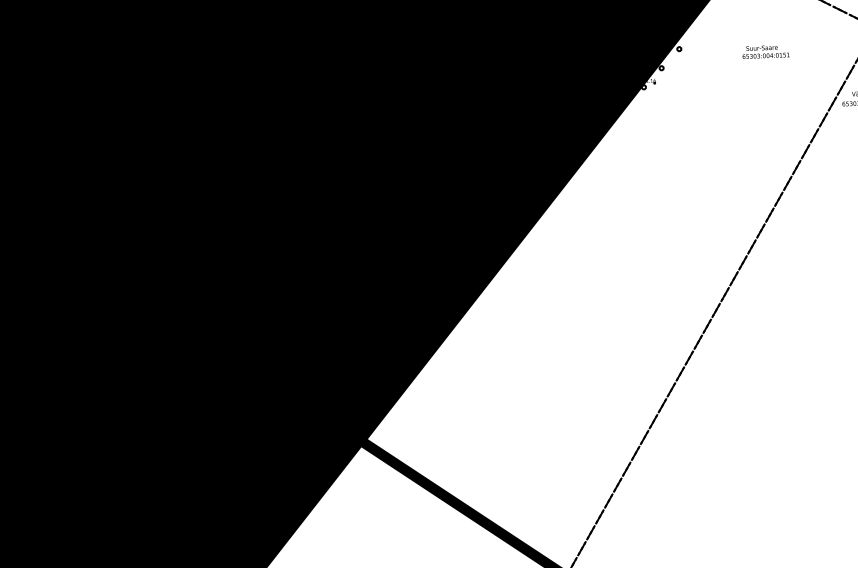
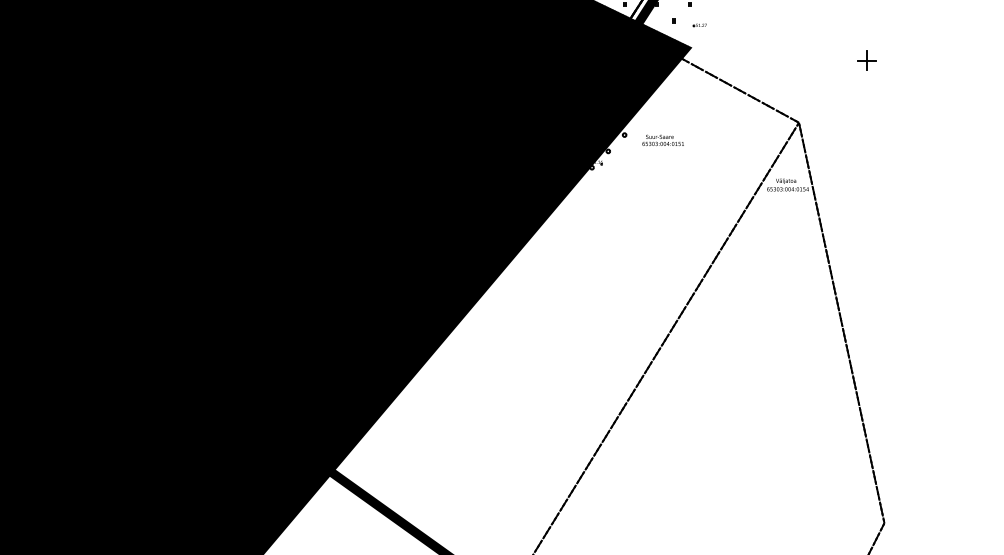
text: (765, 50) -> (662, 139), moved

